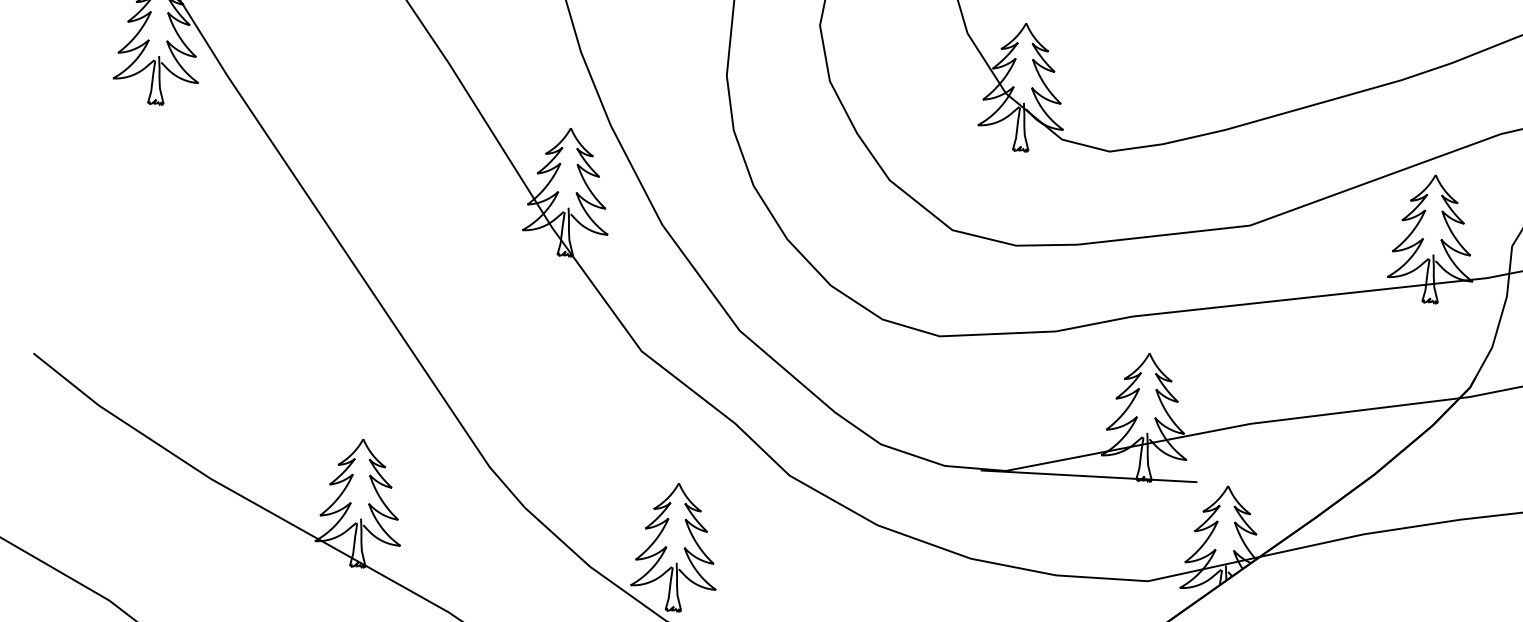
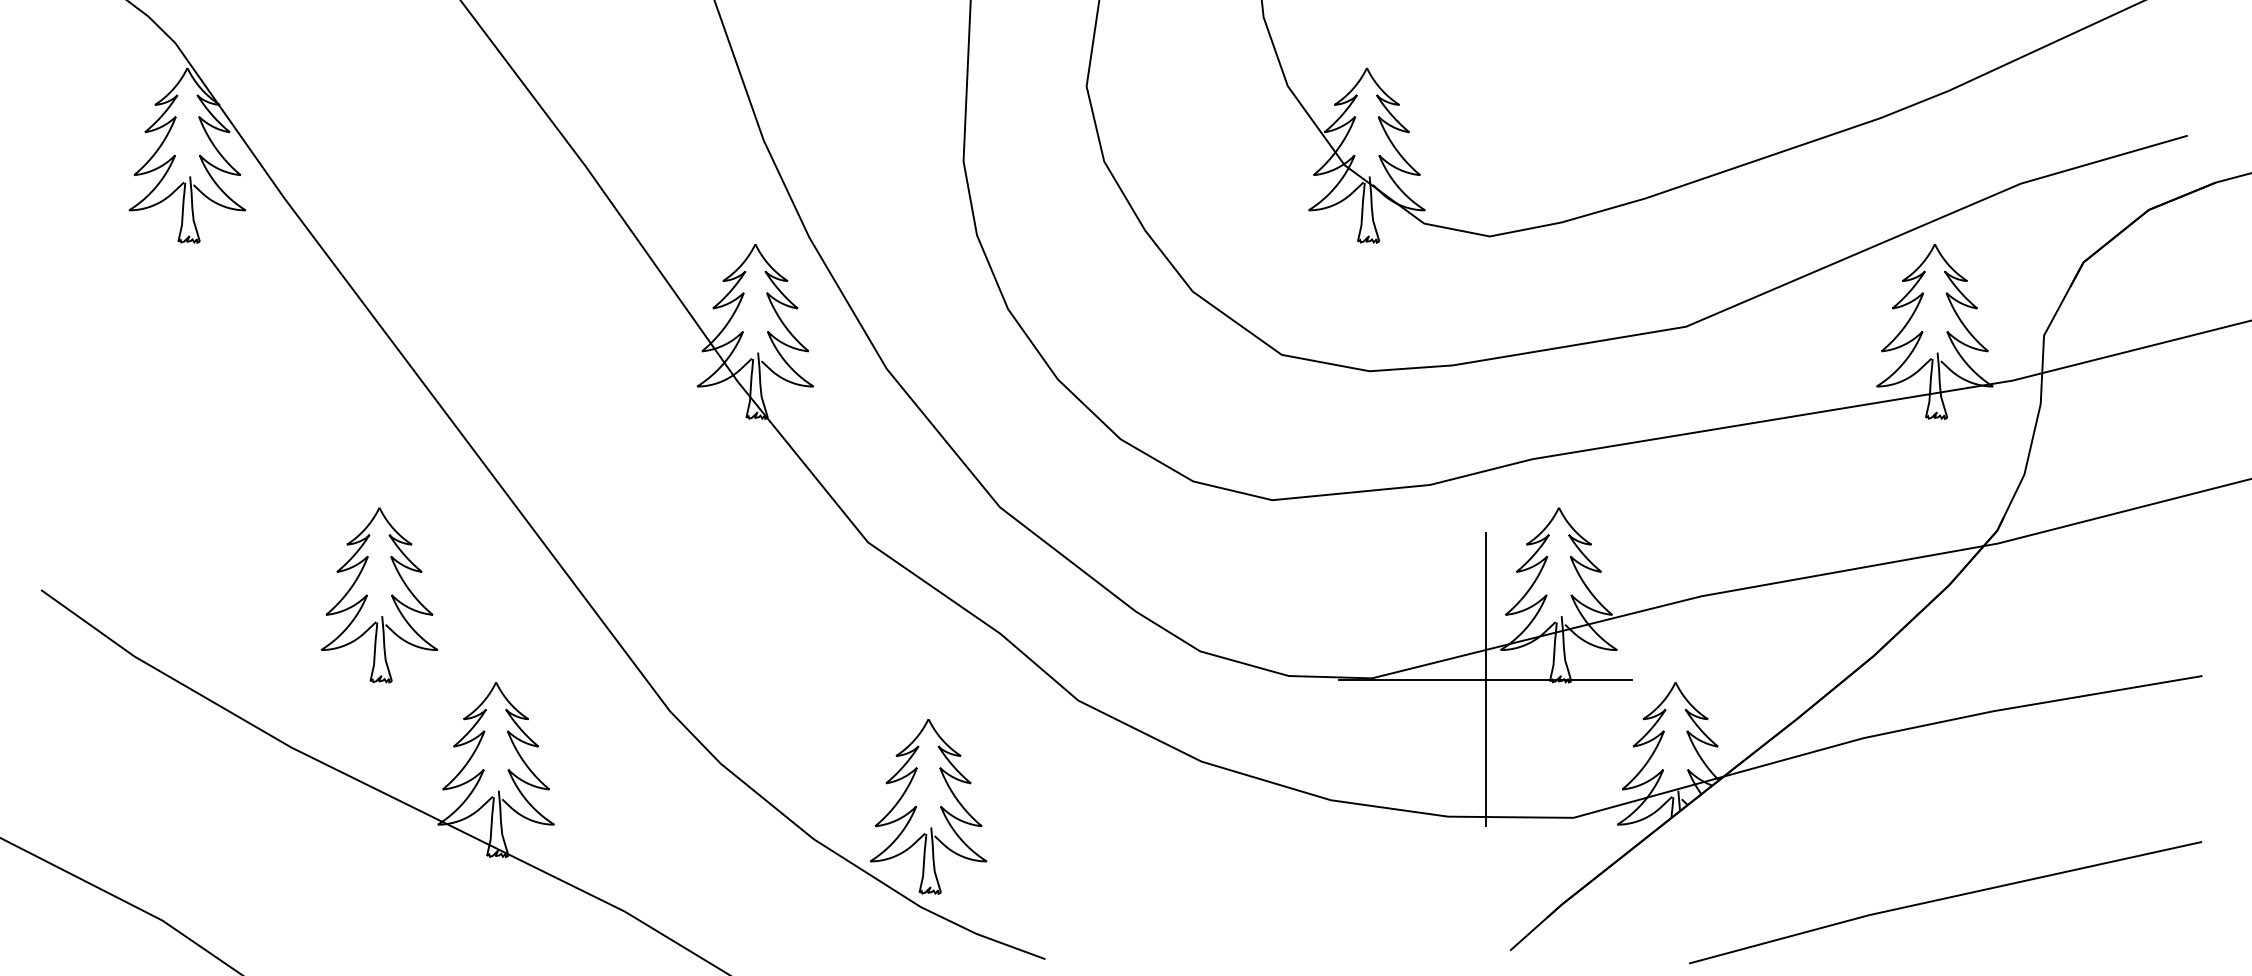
part: (272, 370) -> (367, 595), added
line: (1088, 476) -> (1485, 679), added

